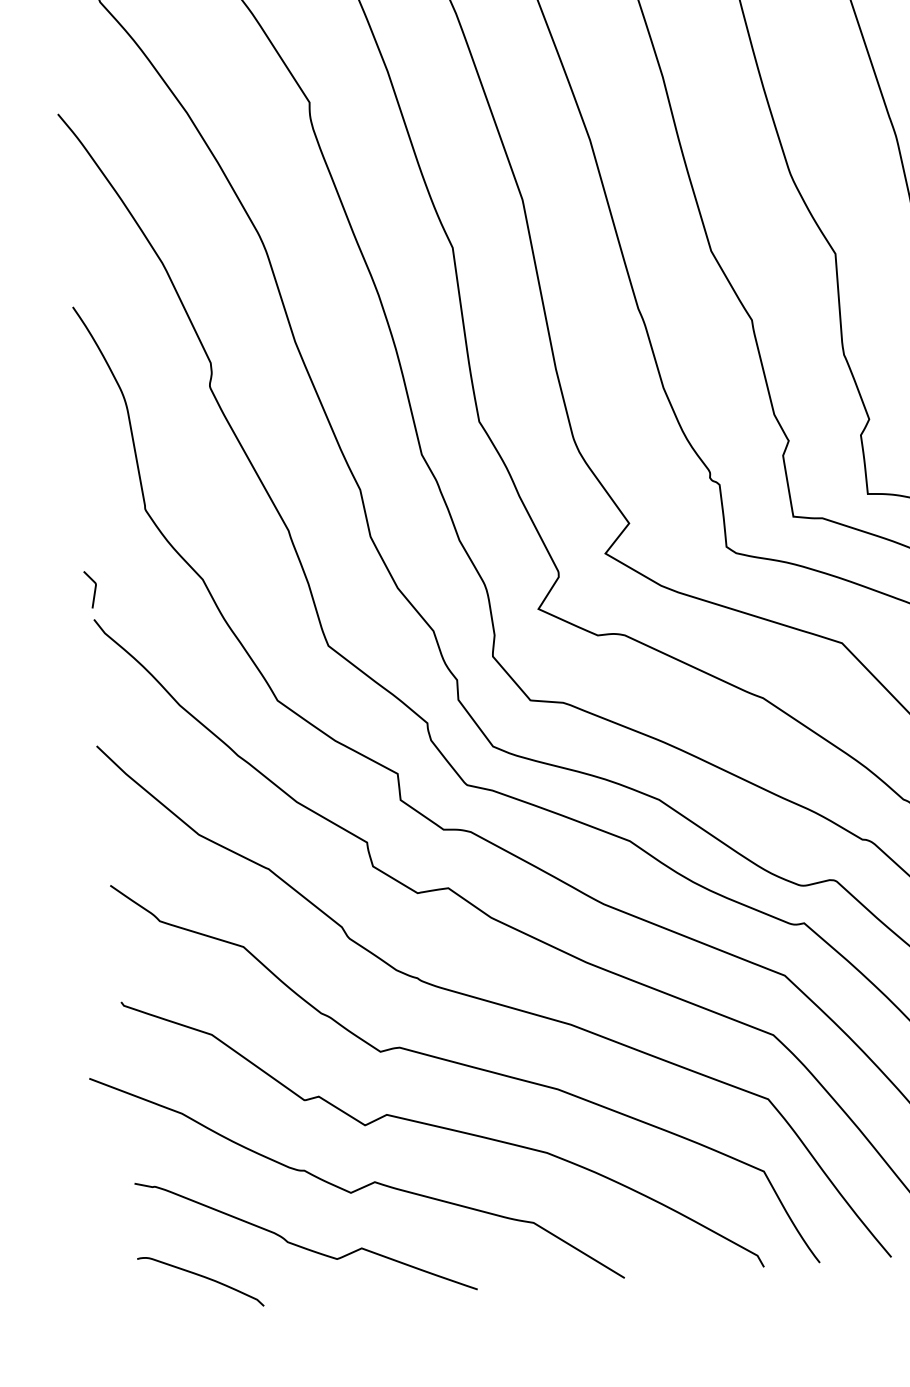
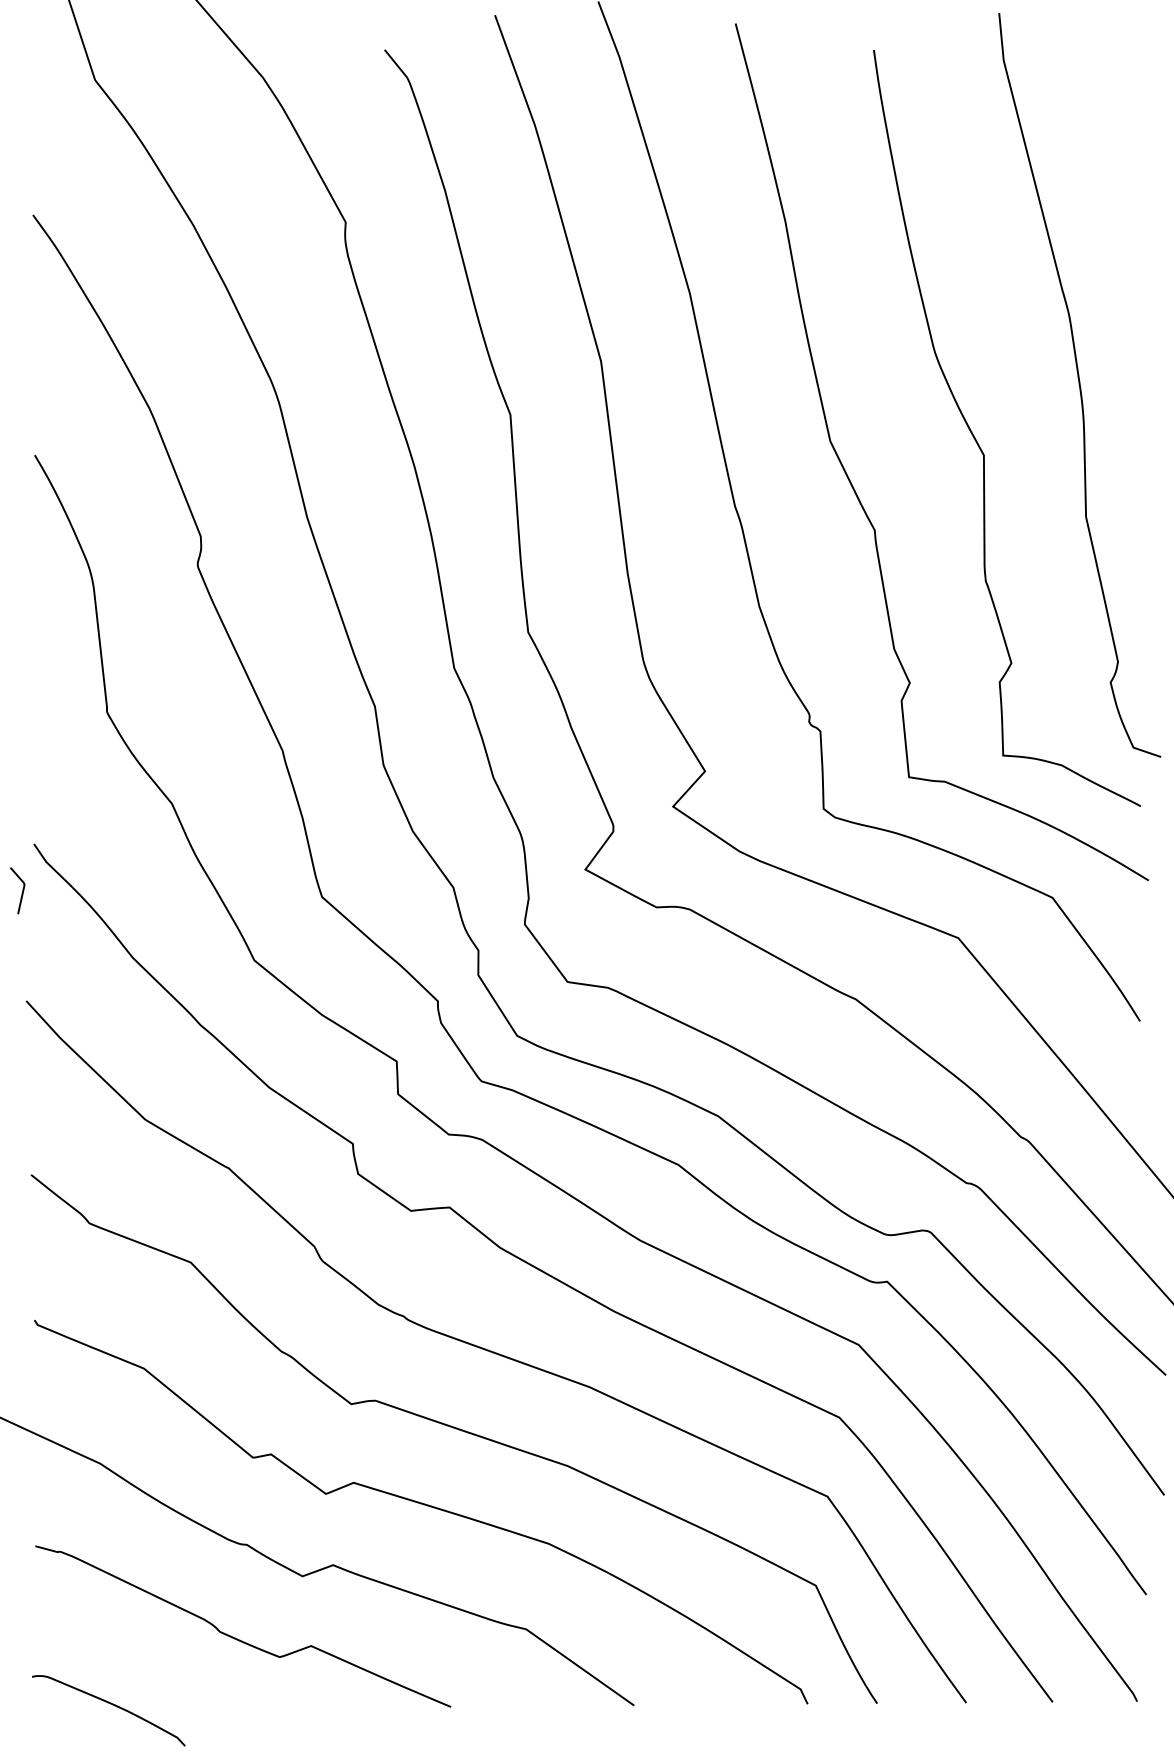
curve: (94, 589) -> (22, 890), moved
curve: (201, 1276) -> (110, 1704), moved

